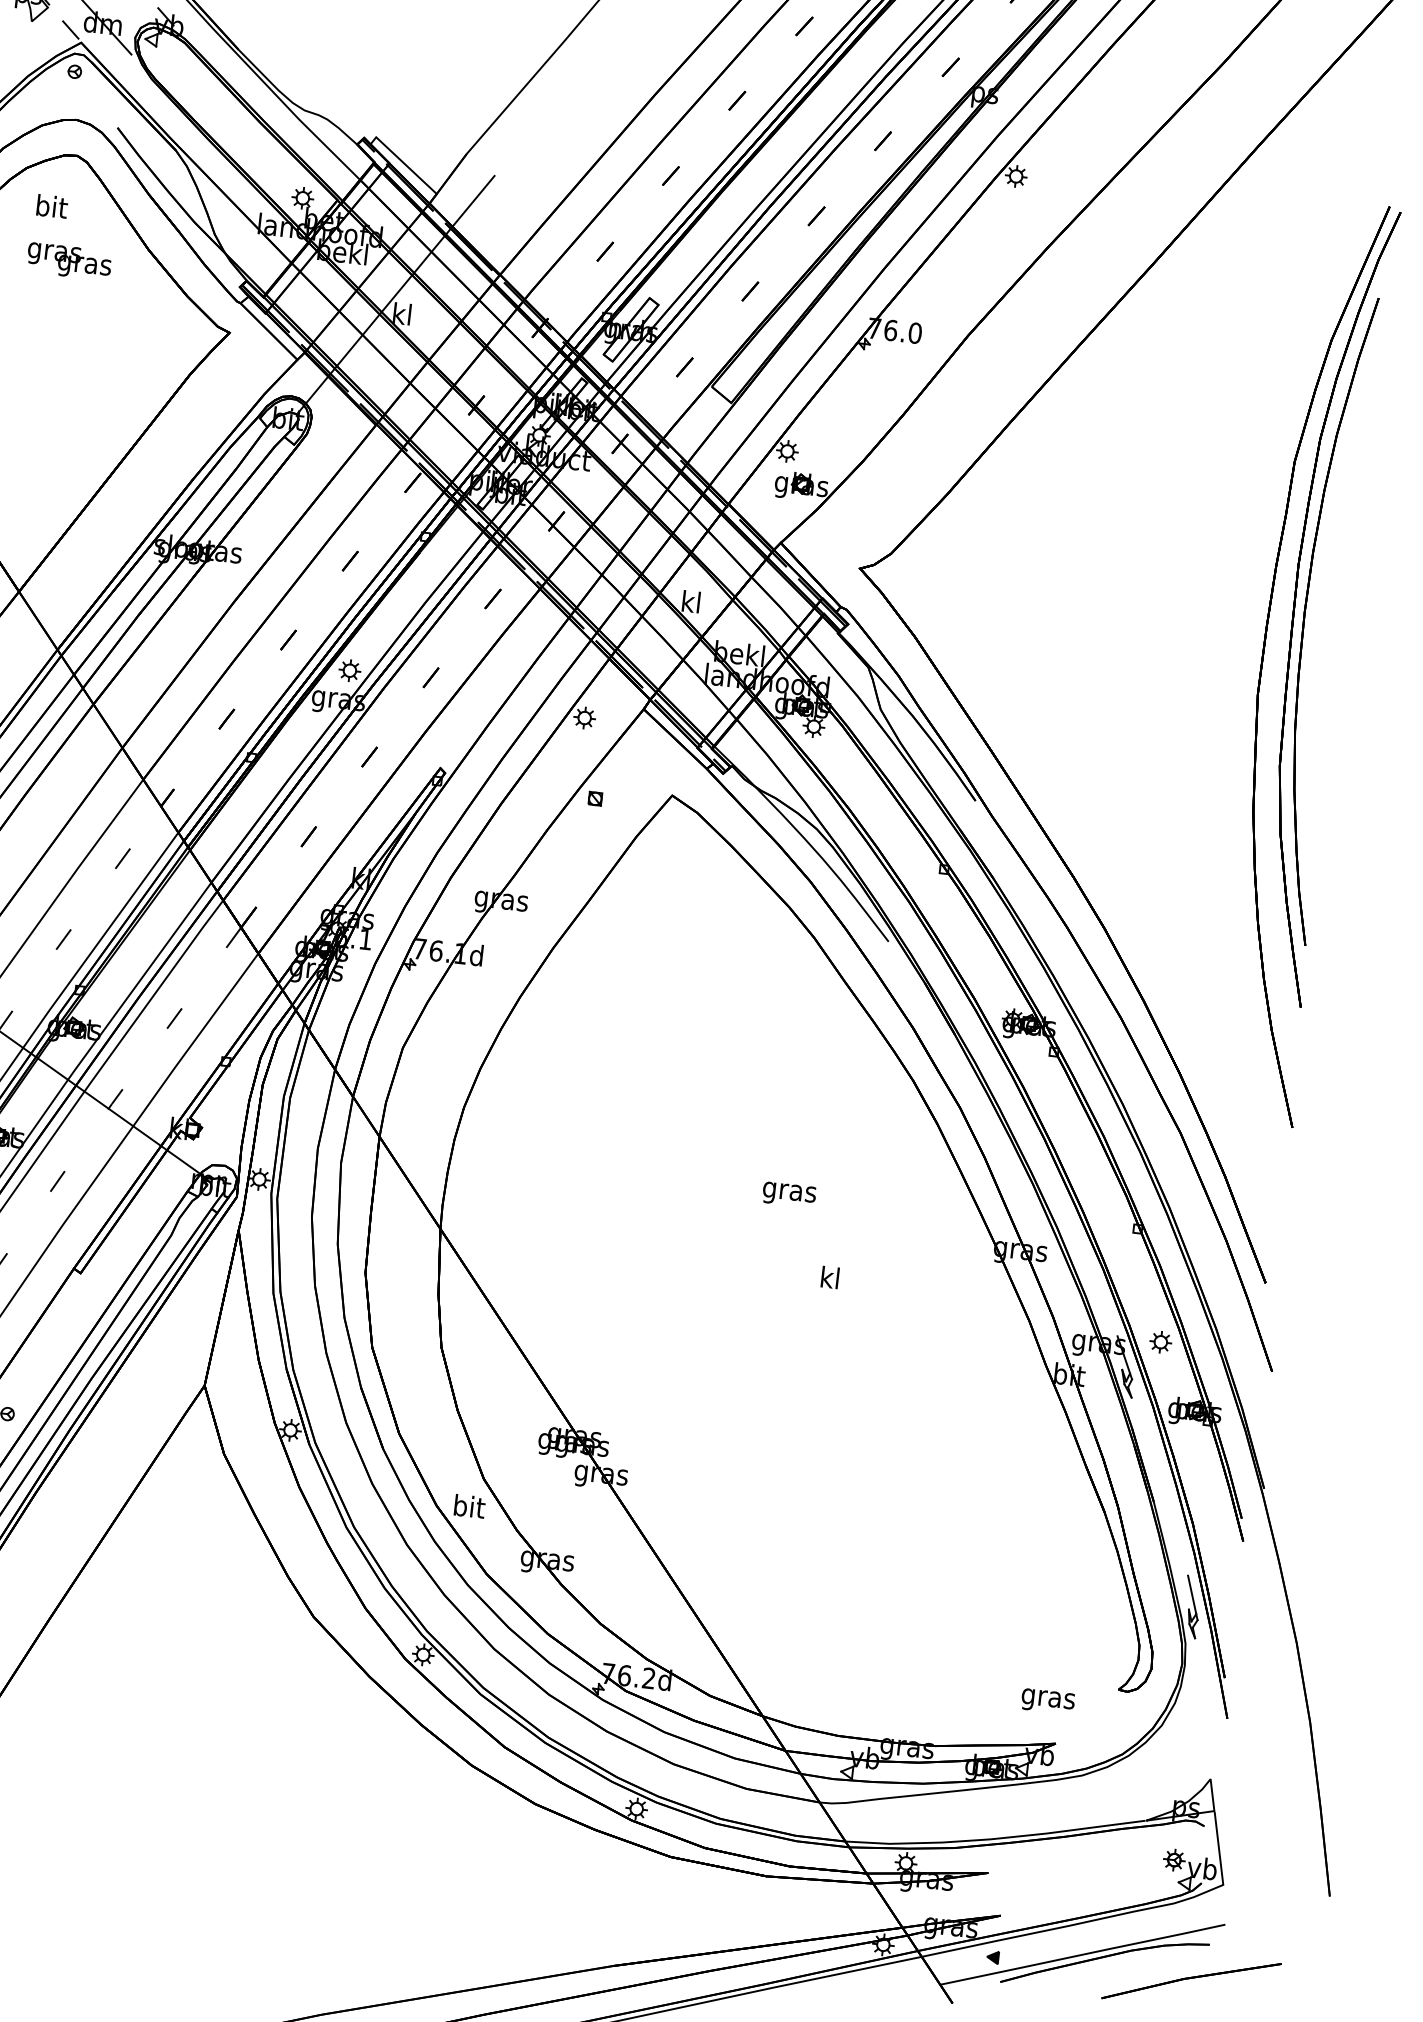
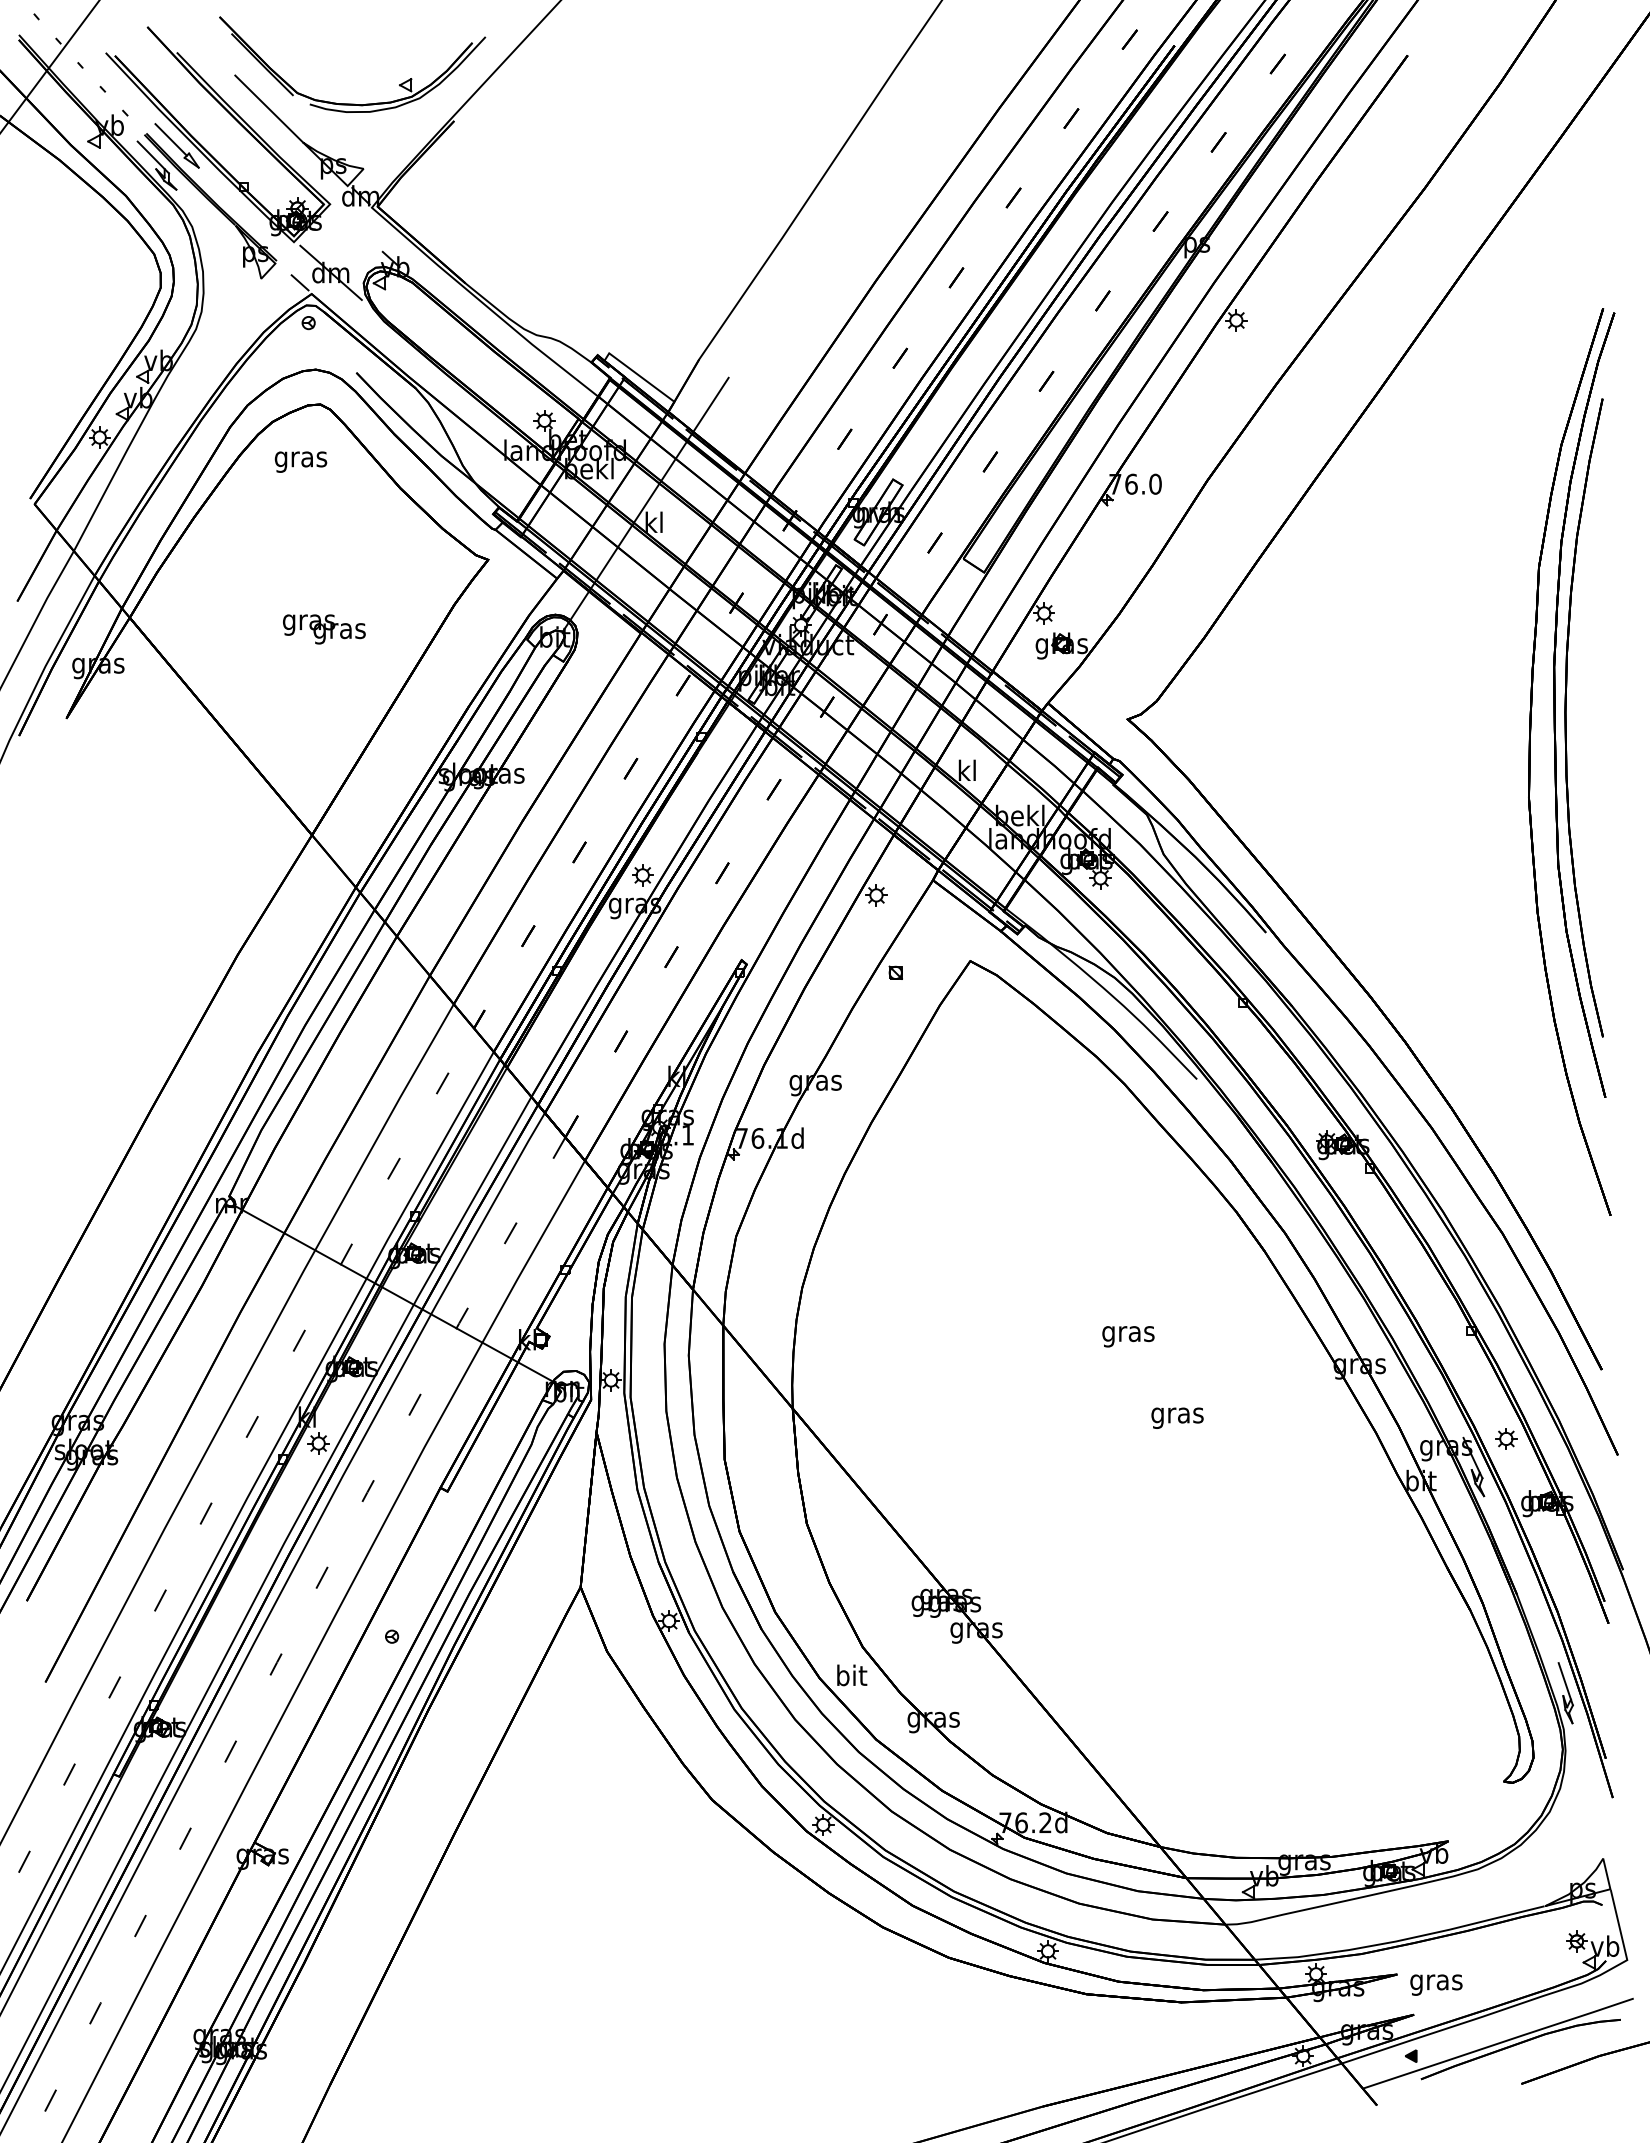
text: (50, 208) -> (300, 458), bit -> gras
text: (69, 261) -> (324, 629), moved
text: (829, 1280) -> (1177, 1415), kl -> gras
text: (1048, 1700) -> (1436, 1984), moved

